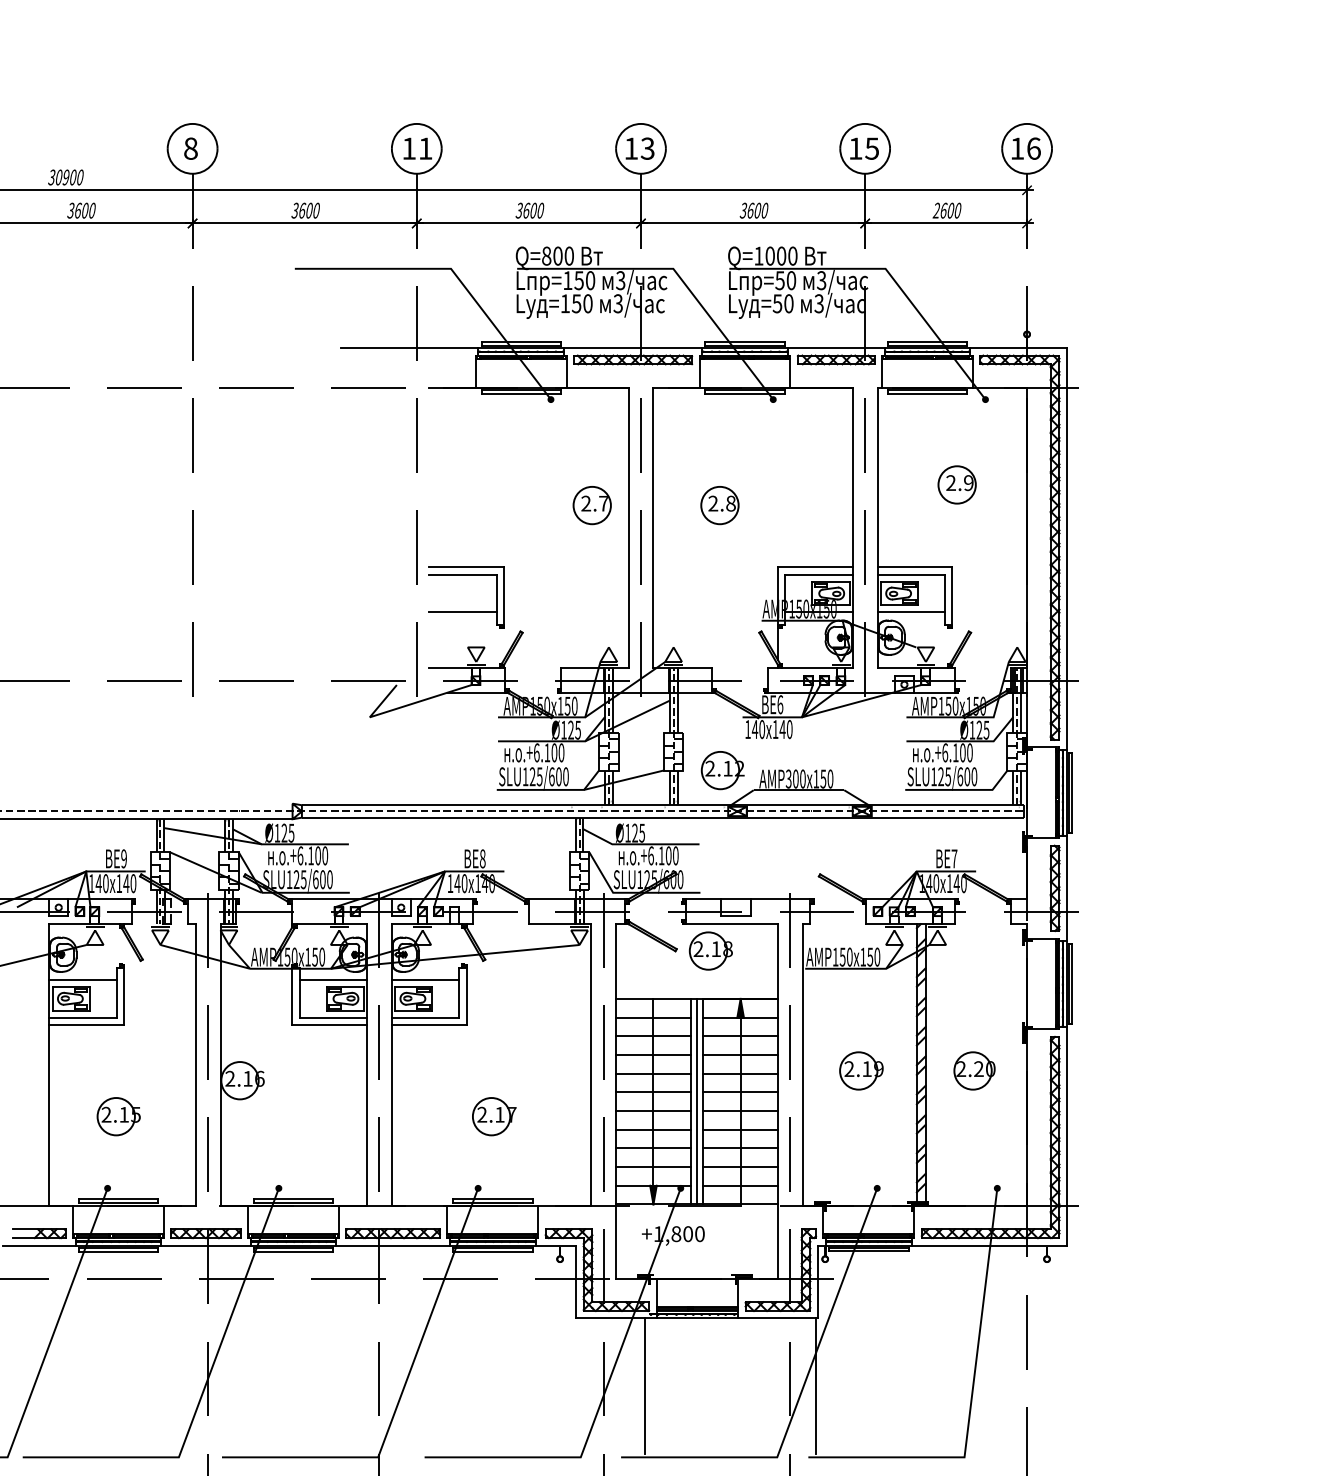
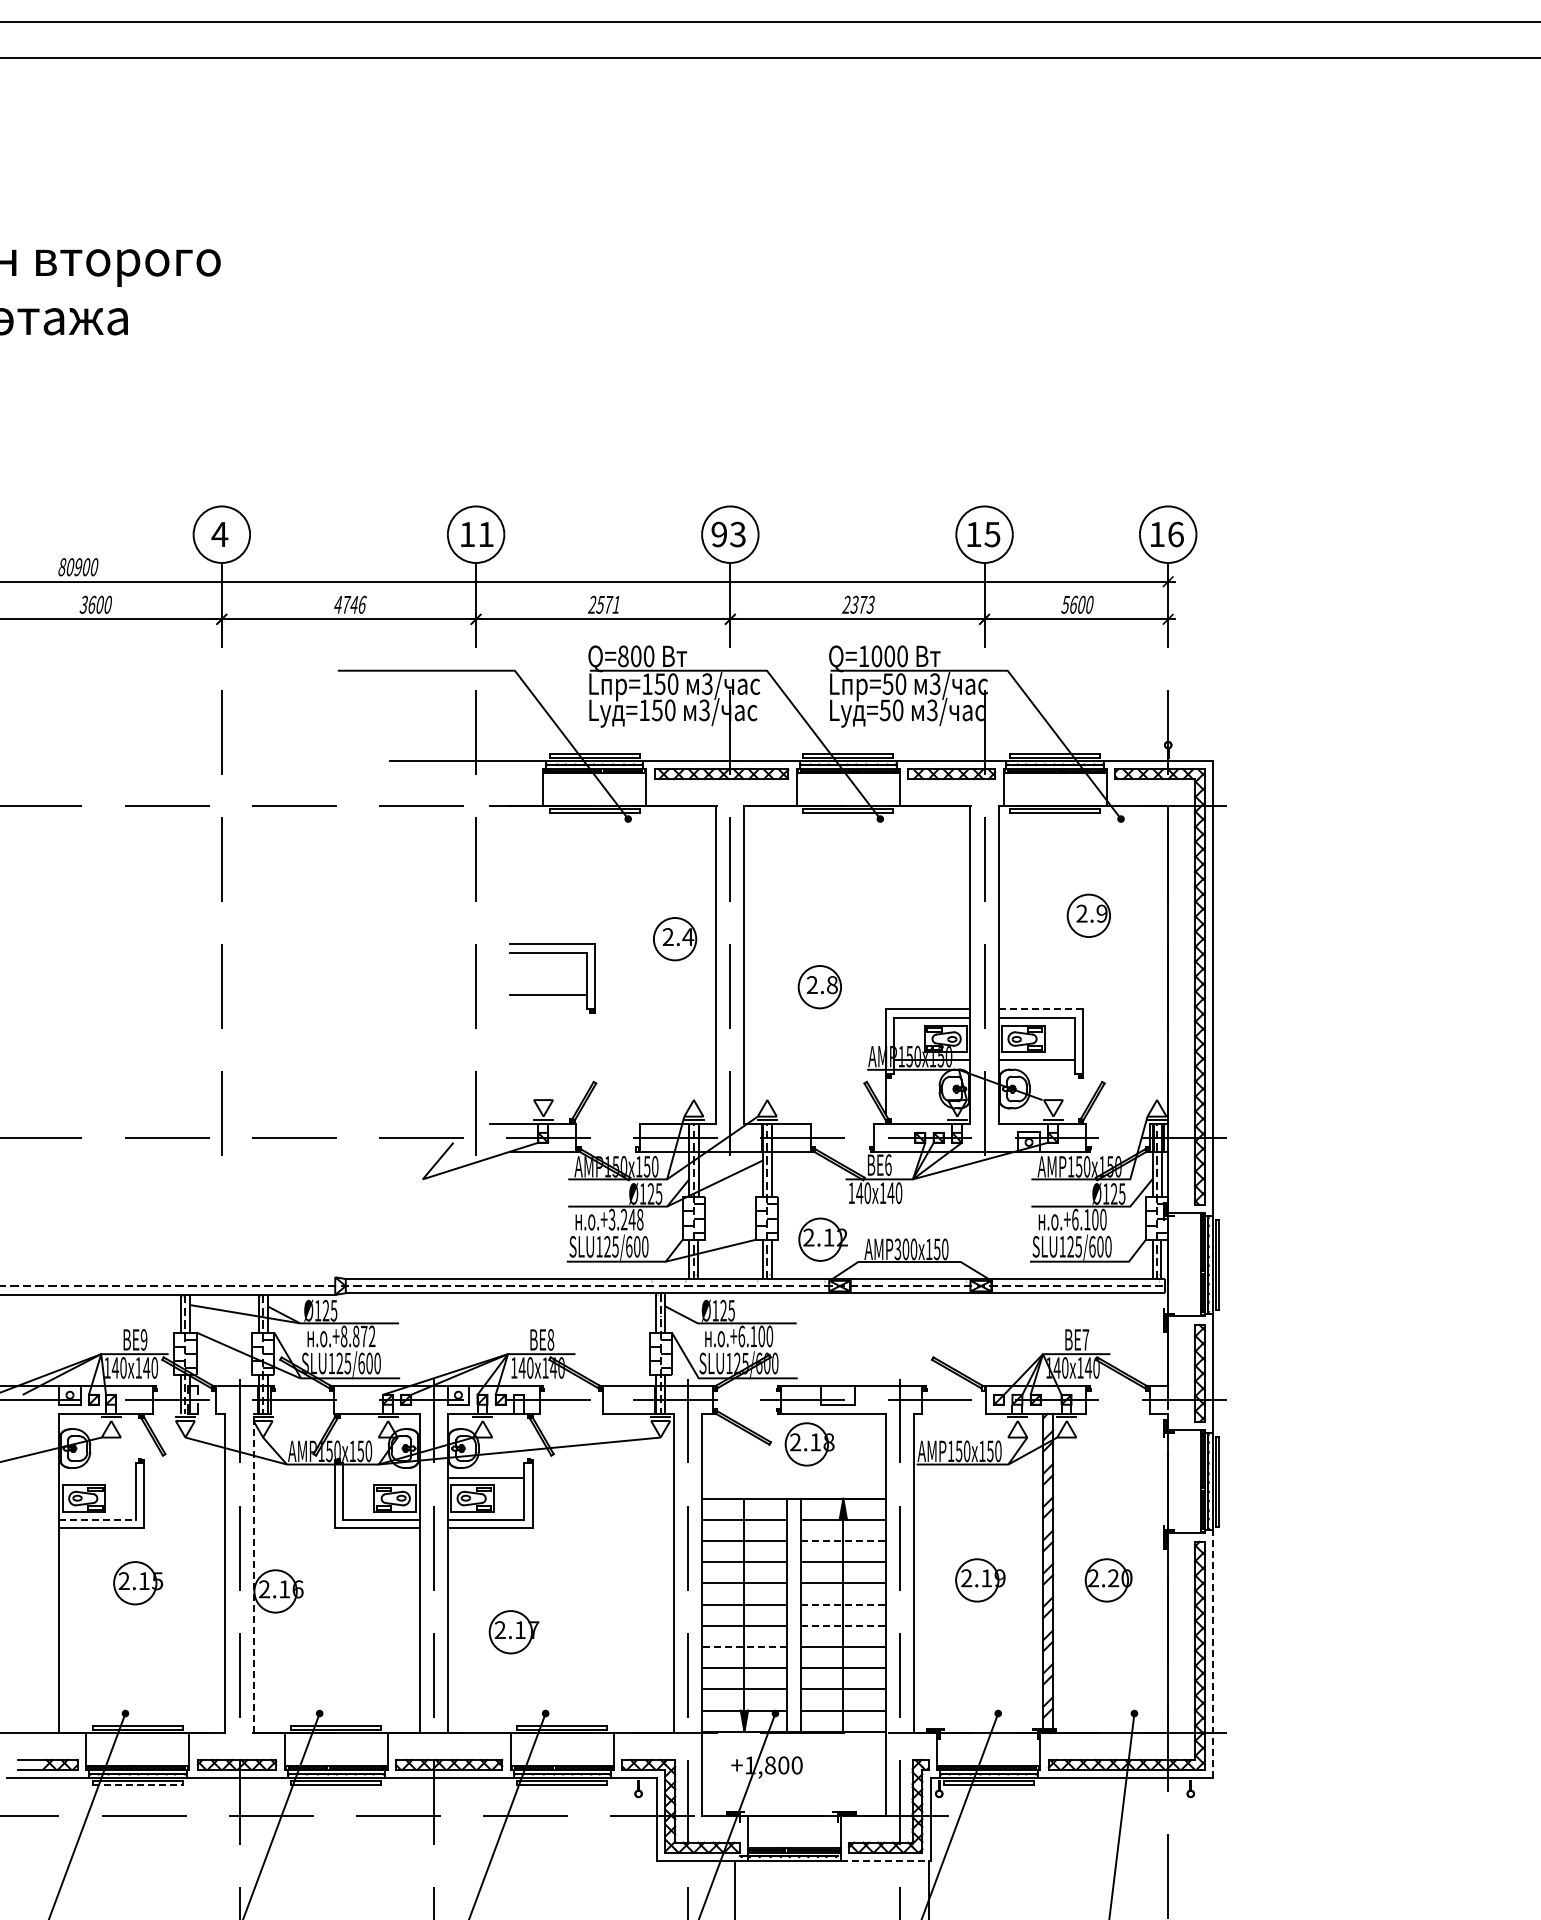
text: (190, 148) -> (219, 534), 8 -> 4
text: (630, 148) -> (718, 534), 13 -> 93
text: (52, 176) -> (62, 566), 30900 -> 80900
text: (305, 210) -> (349, 604), 3600 -> 4746
text: (529, 210) -> (603, 604), 3600 -> 2571
text: (754, 210) -> (858, 604), 3600 -> 2373
text: (936, 210) -> (1065, 604), 2600 -> 5600
text: (604, 503) -> (688, 936), 2.7 -> 2.4
part: (719, 505) -> (819, 987), moved
line: (915, 567) -> (1041, 1009), solid -> dashed
part: (466, 611) -> (552, 994), moved
text: (548, 752) -> (625, 1219), .+6.100 -> .+3.248
text: (312, 855) -> (357, 1336), .+6.100 -> .+8.872
line: (82, 980) -> (97, 1477), removed
line: (333, 980) -> (381, 1477), removed
line: (83, 1017) -> (98, 1519), solid -> dashed
line: (740, 1036) -> (843, 1541), solid -> dashed
line: (220, 1064) -> (253, 1573), solid -> dashed
line: (740, 1092) -> (843, 1604), solid -> dashed
line: (696, 1101) -> (793, 1614), removed
line: (740, 1110) -> (843, 1625), solid -> dashed
part: (119, 1116) -> (138, 1583), moved
part: (493, 1116) -> (513, 1632), moved
line: (652, 1130) -> (743, 1647), solid -> dashed
line: (1067, 1136) -> (1213, 1654), solid -> dashed
line: (119, 1251) -> (138, 1785), solid -> dashed
line: (778, 1317) -> (886, 1860), solid -> dashed

